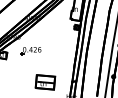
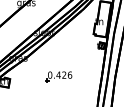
part: (30, 51) -> (57, 77), moved

